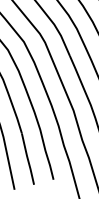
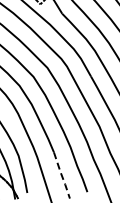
line: (27, 159) -> (61, 175), solid -> dashed

